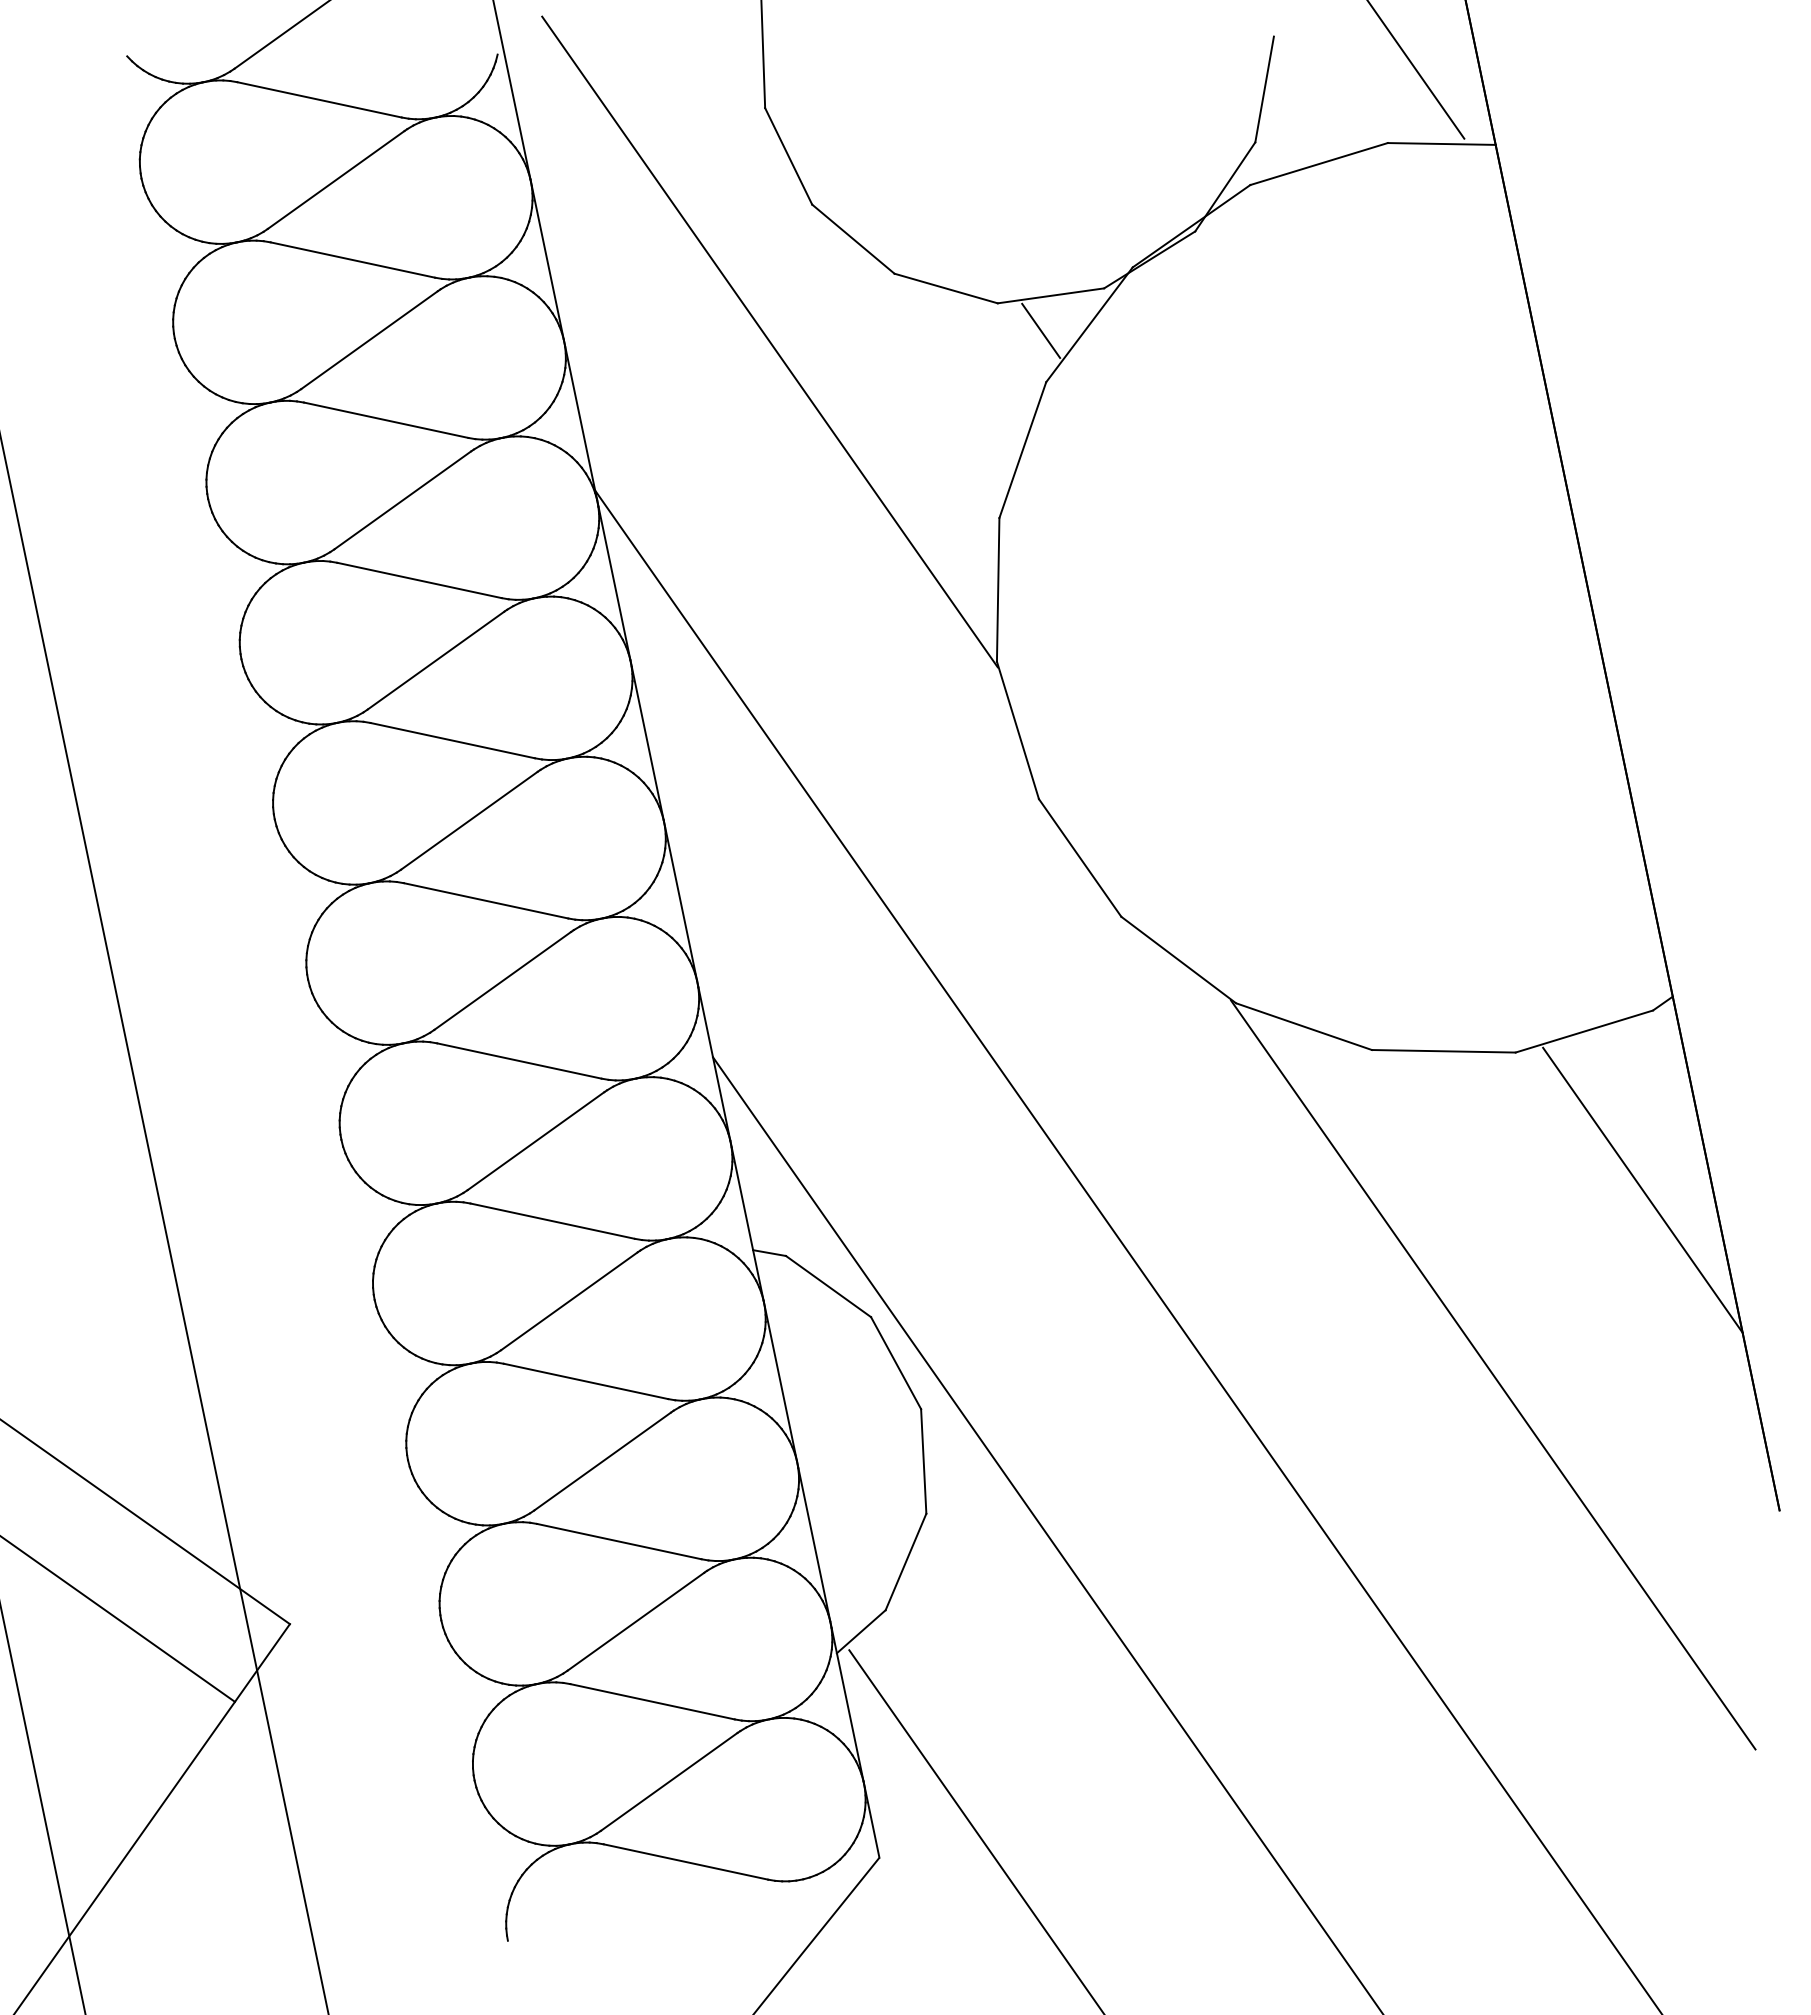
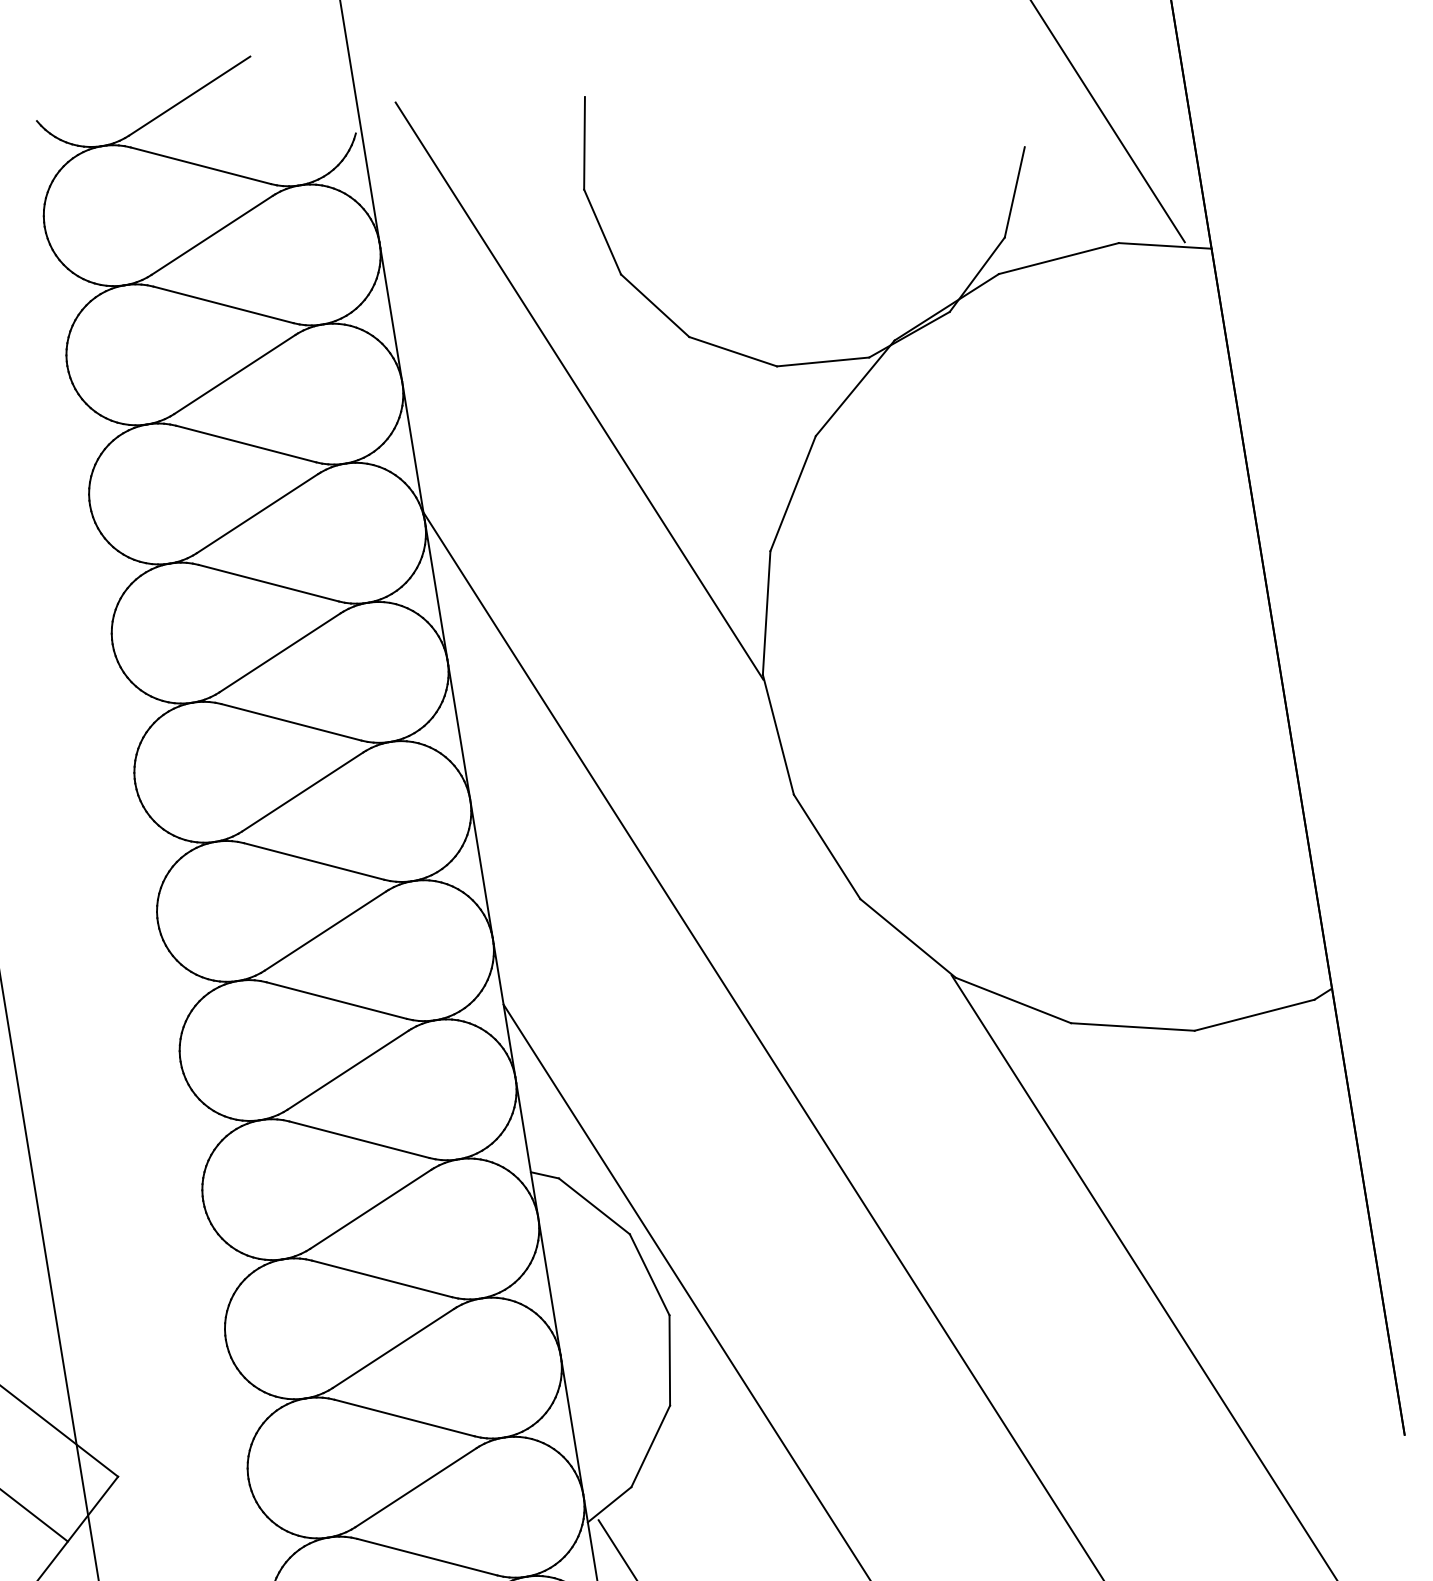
line: (1041, 330) -> (813, 391), removed
line: (1642, 1189) -> (1298, 1153), removed

